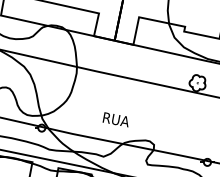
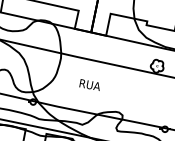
text: (115, 119) -> (89, 84), moved

